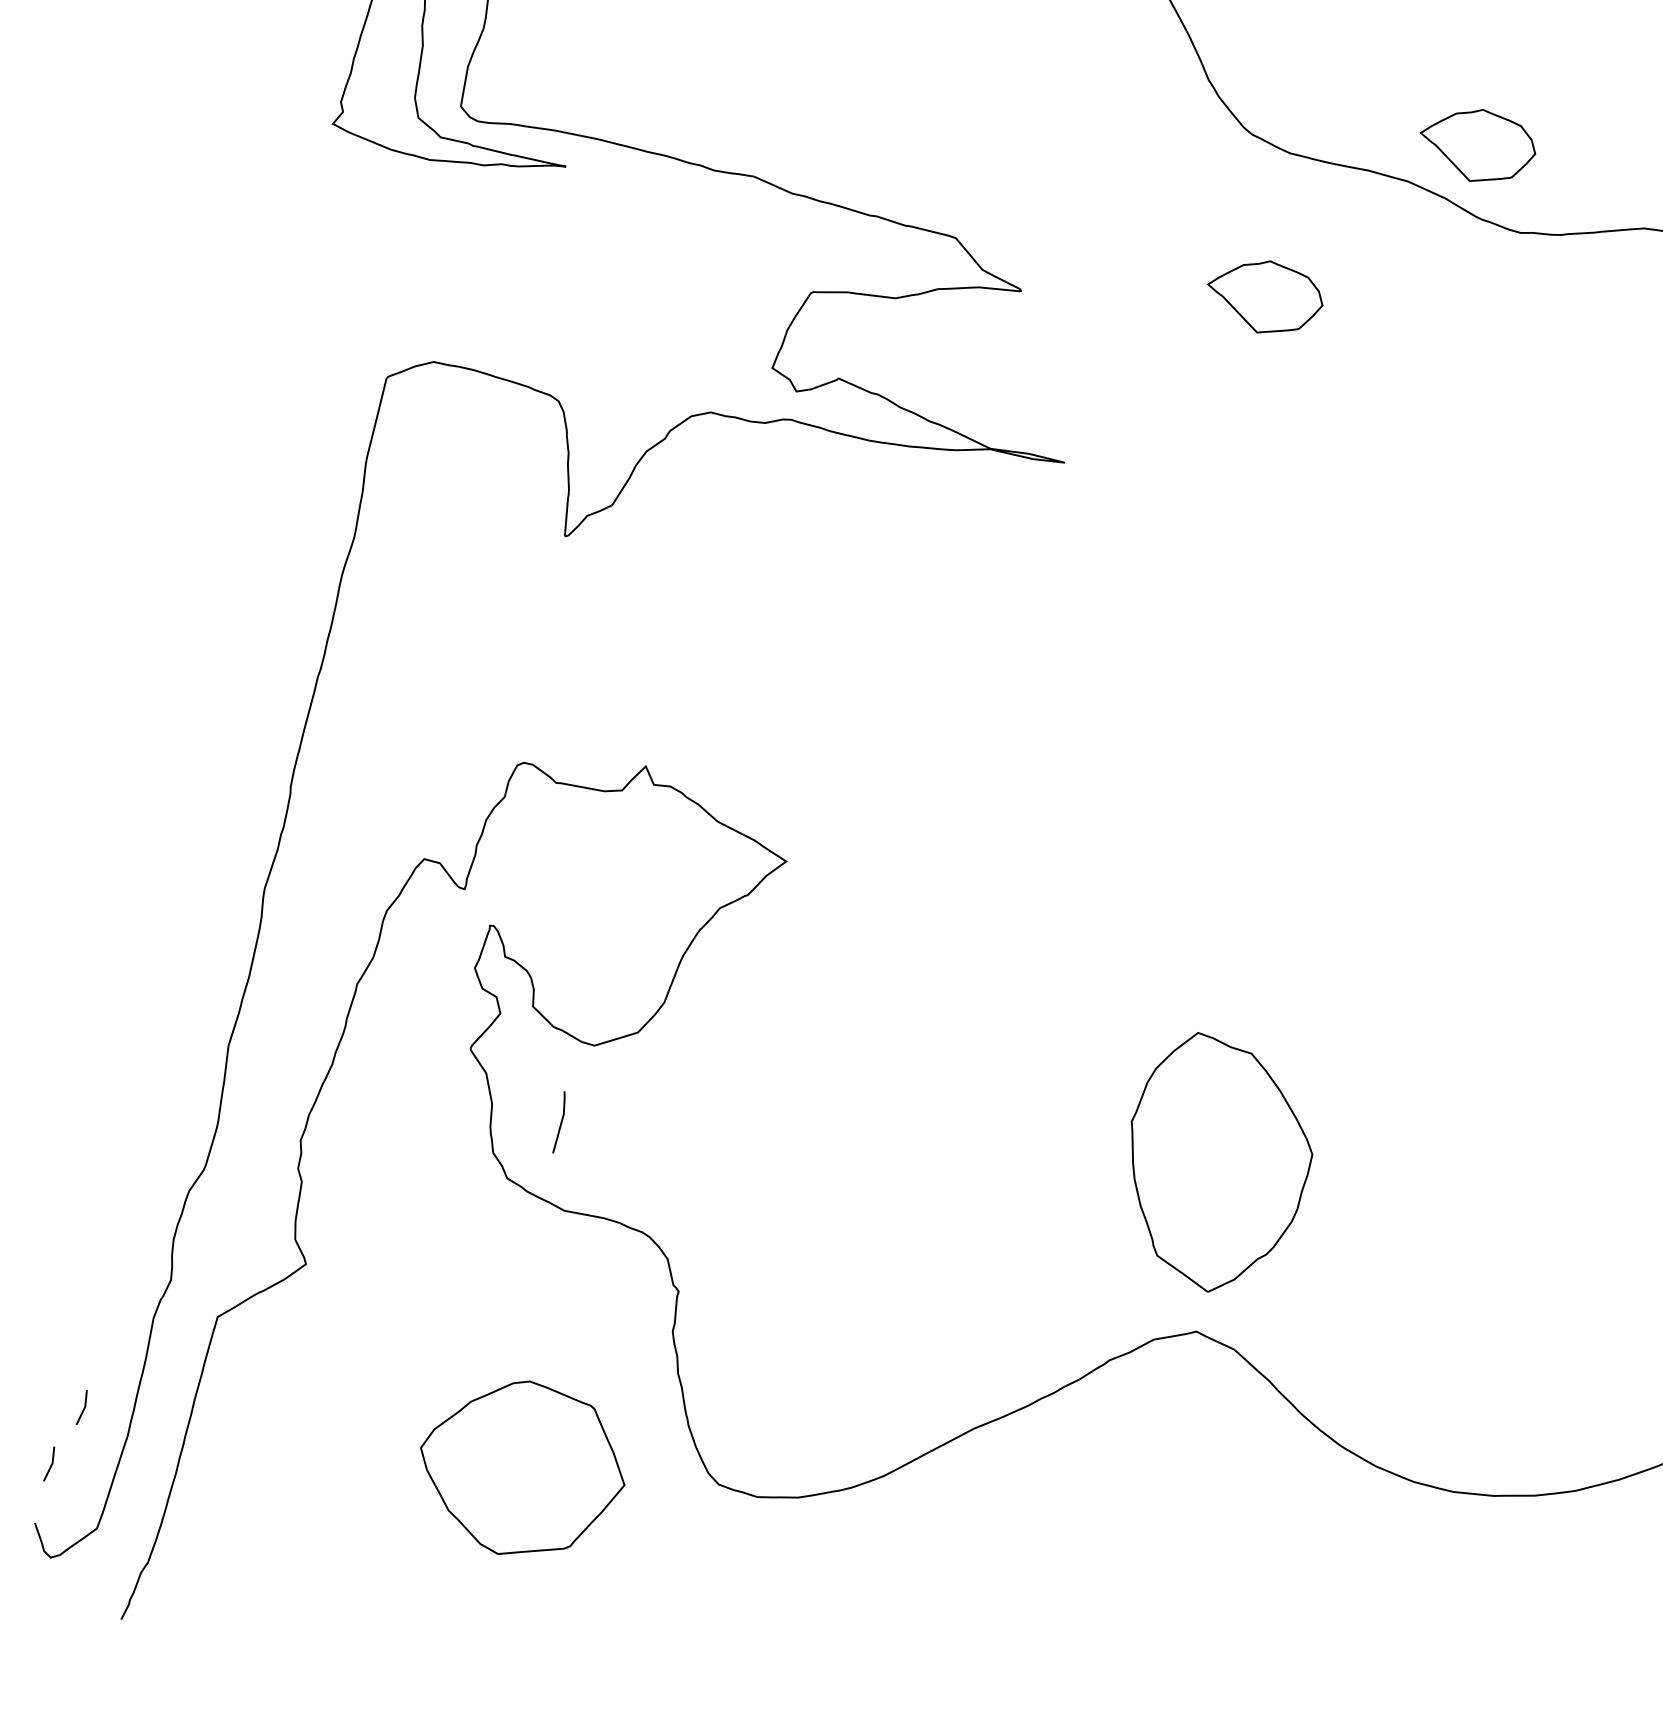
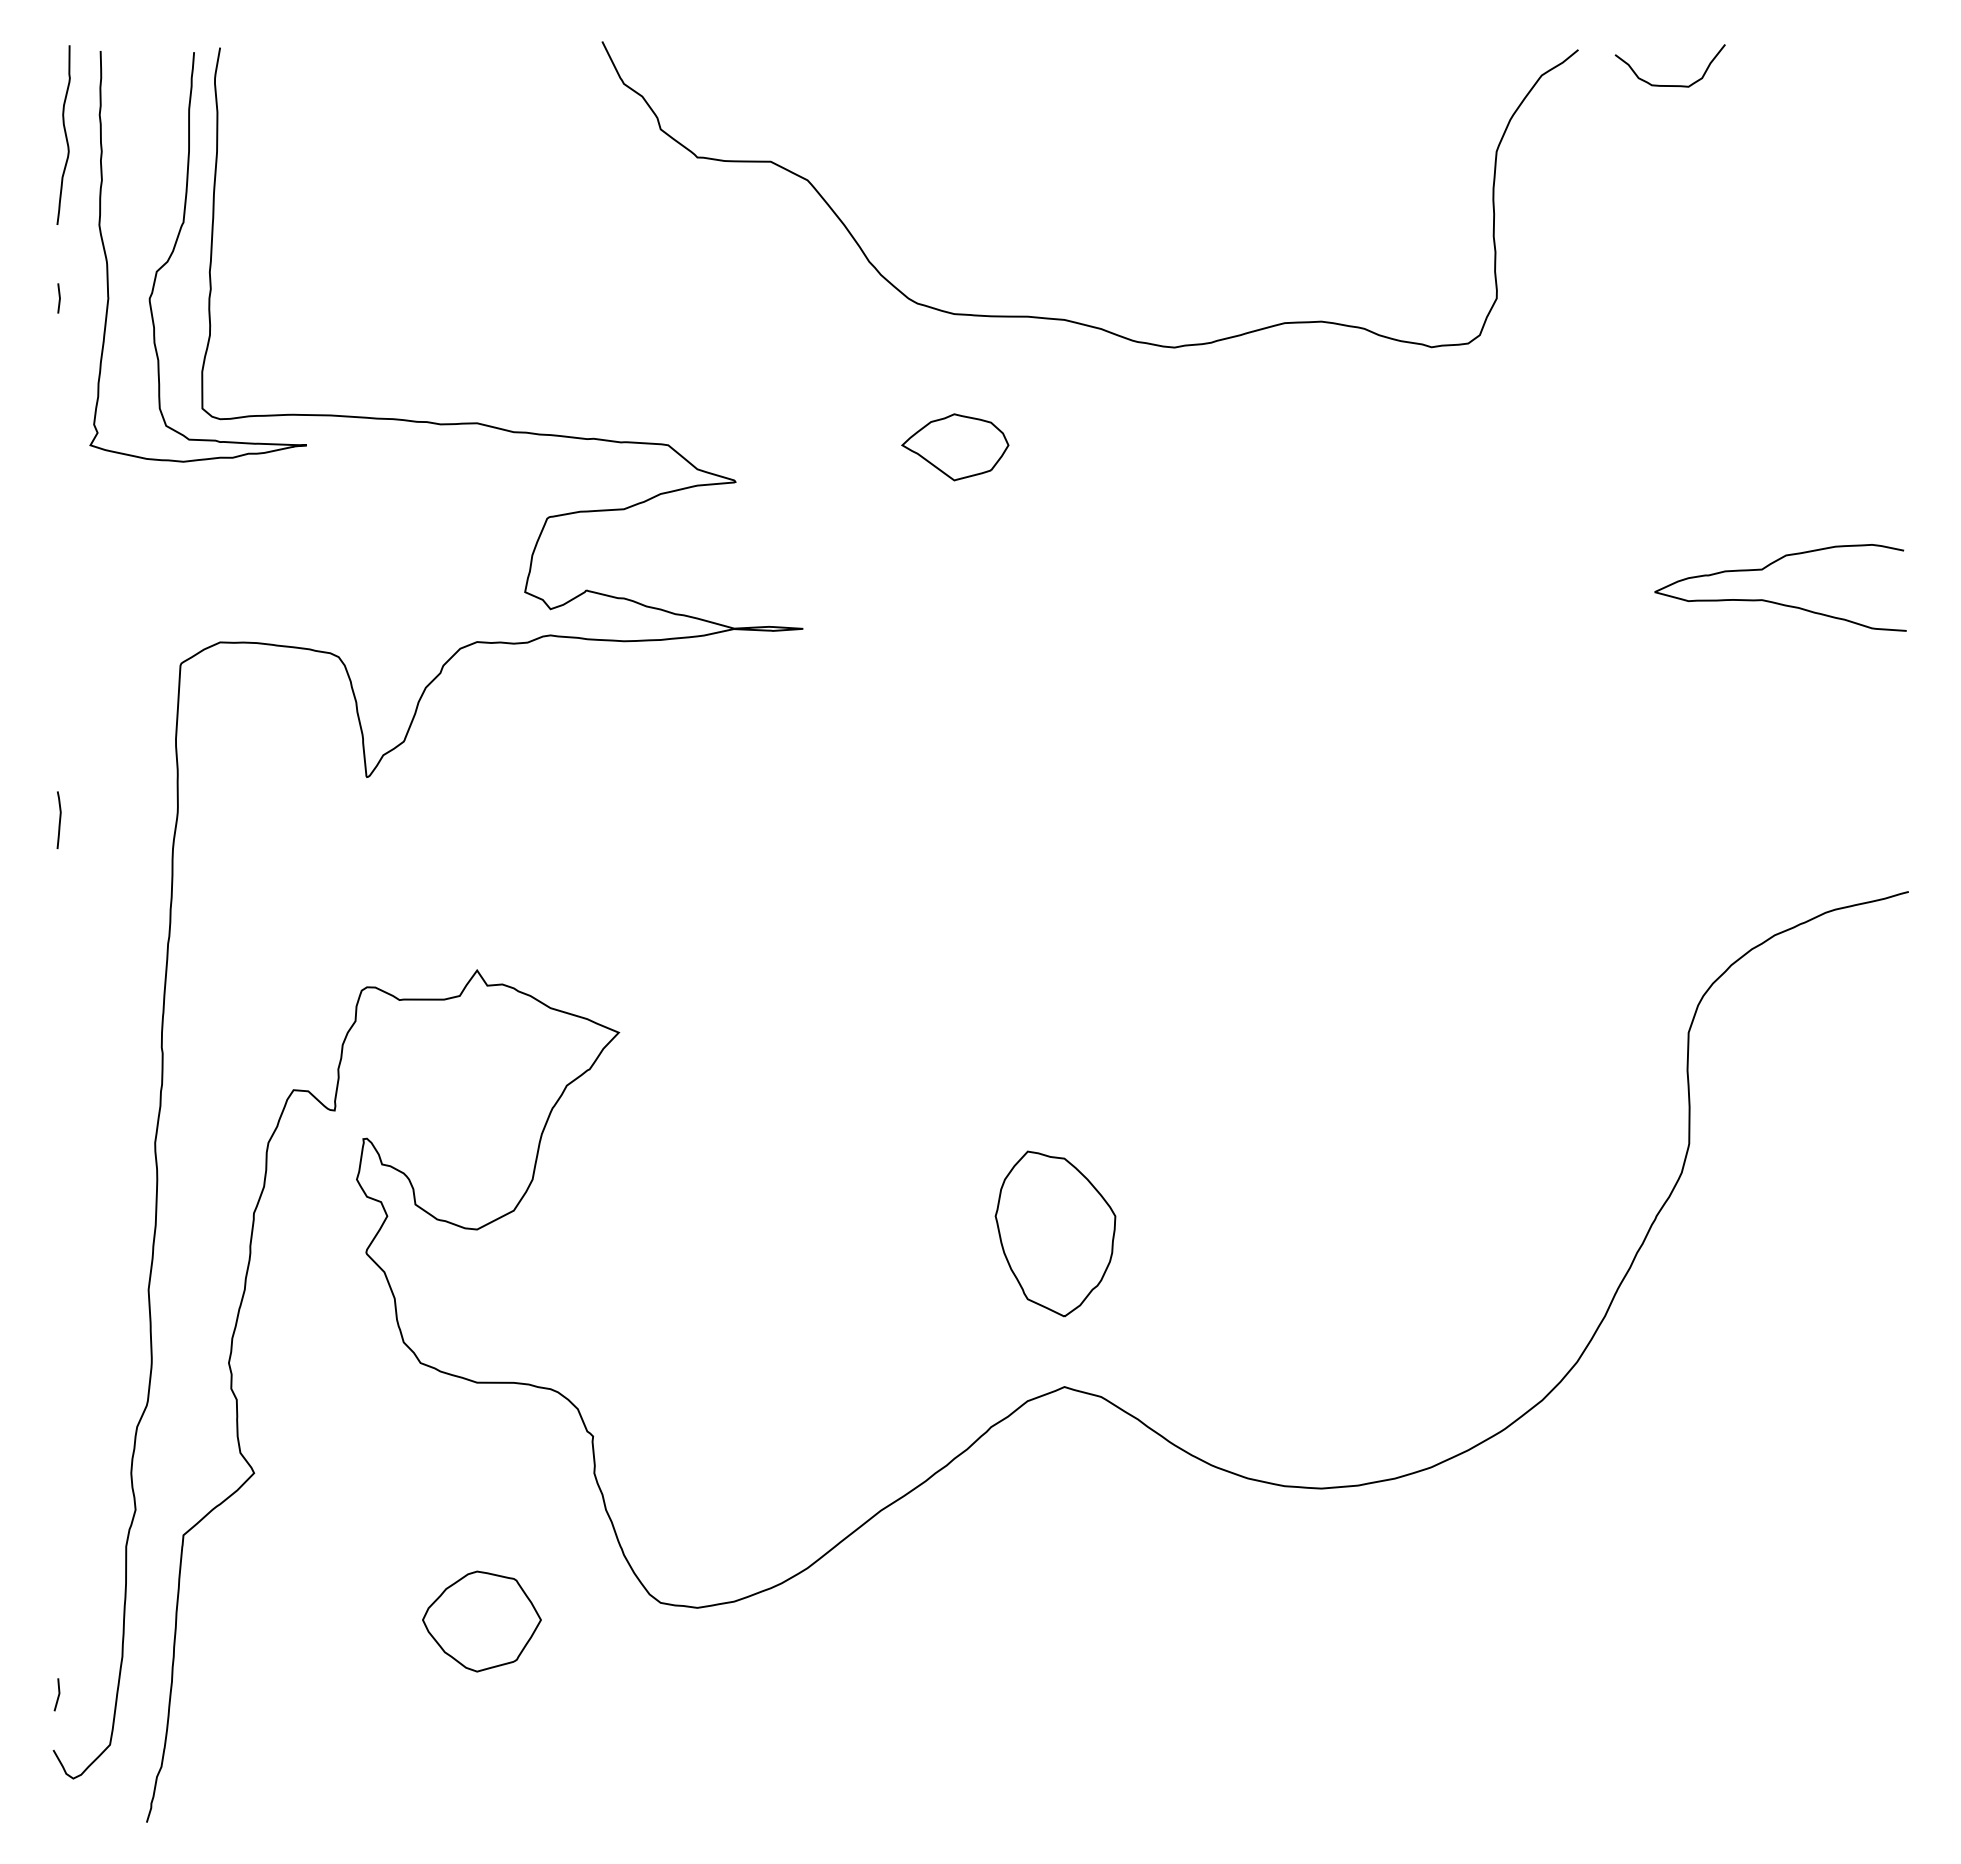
part: (1477, 145) -> (1121, 276), removed
curve: (560, 1122) -> (59, 820), moved
part: (1217, 1164) -> (1055, 1233), size x0.71
line: (84, 1407) -> (78, 1638), removed
part: (521, 1469) -> (481, 1621), size x0.62

